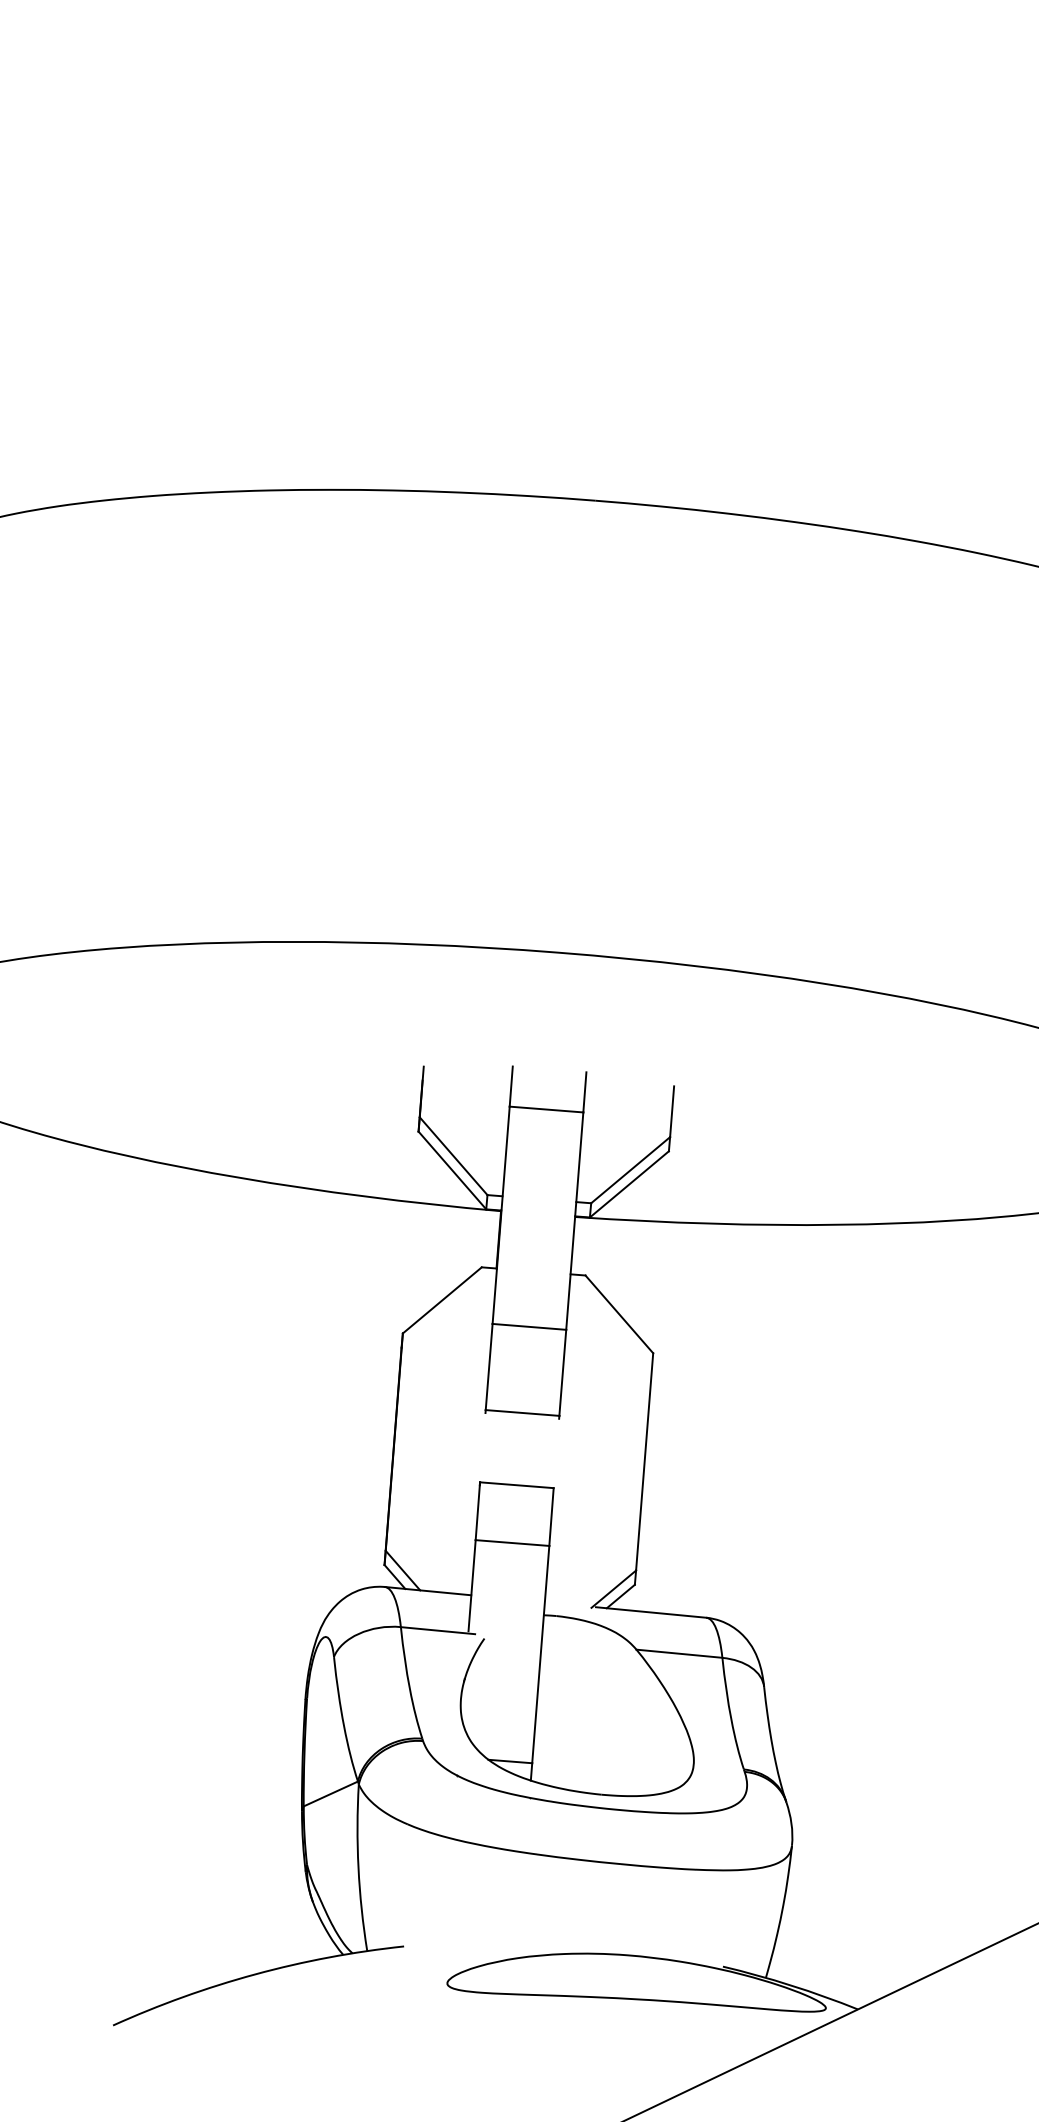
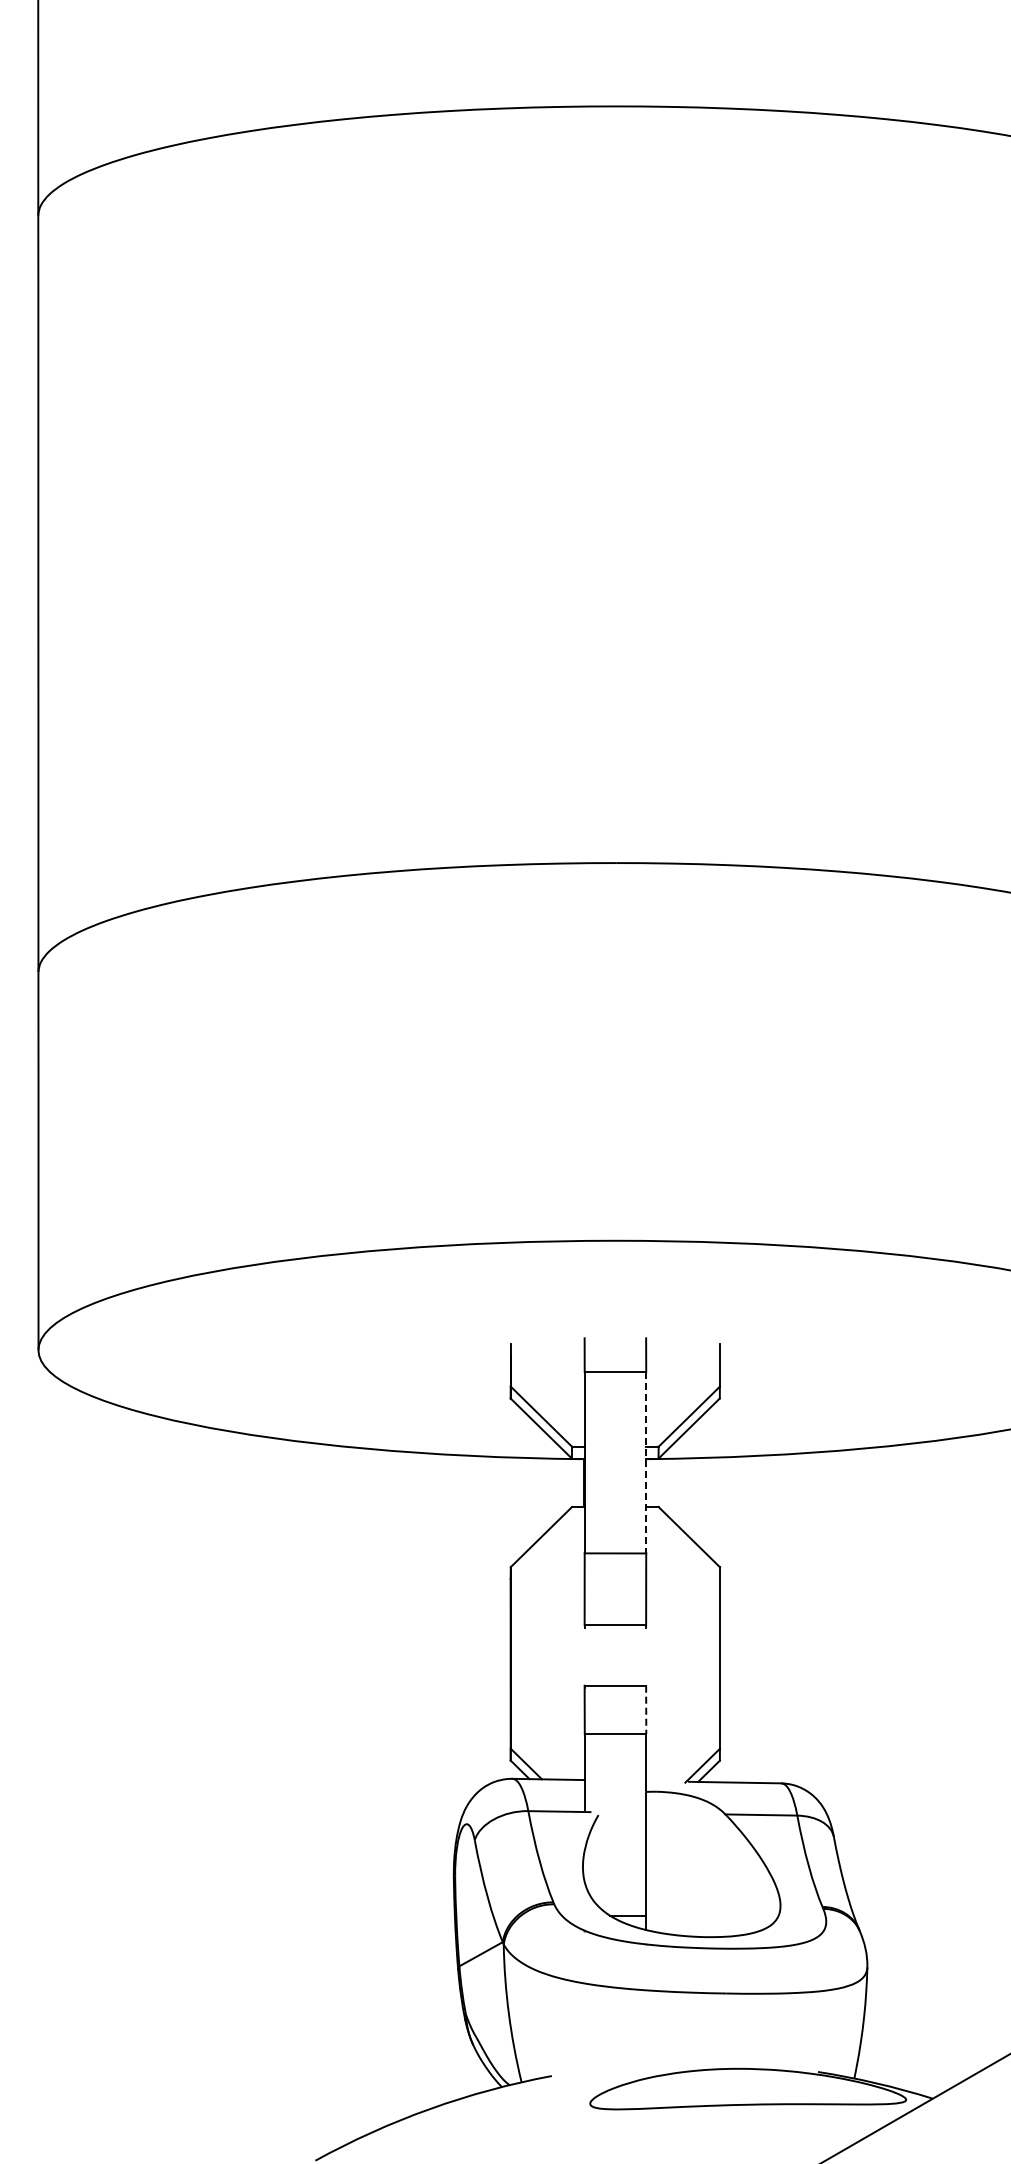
line: (575, 1220) -> (646, 1462), solid -> dashed
line: (551, 1517) -> (646, 1710), solid -> dashed

